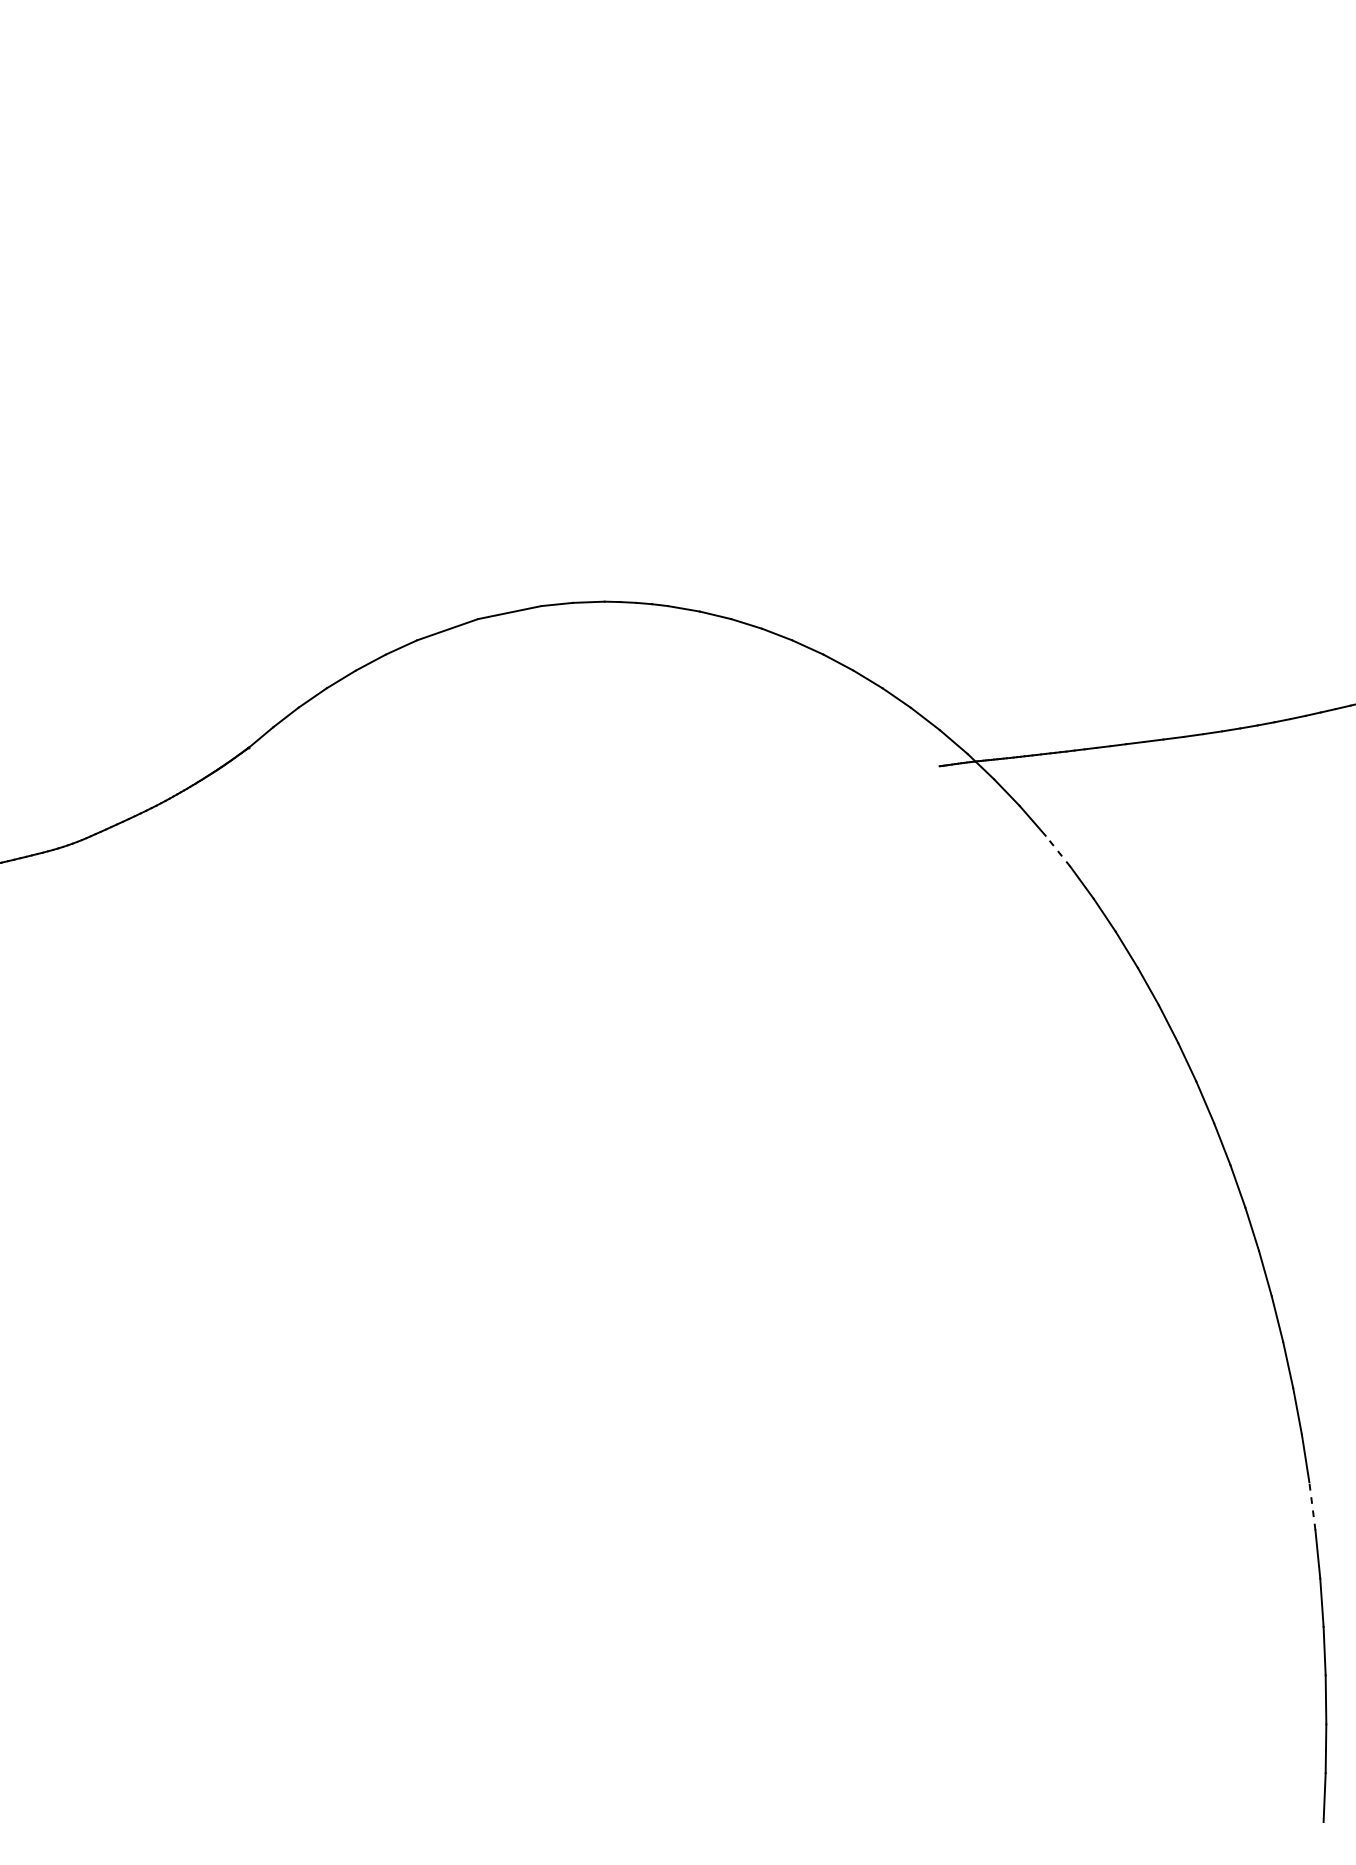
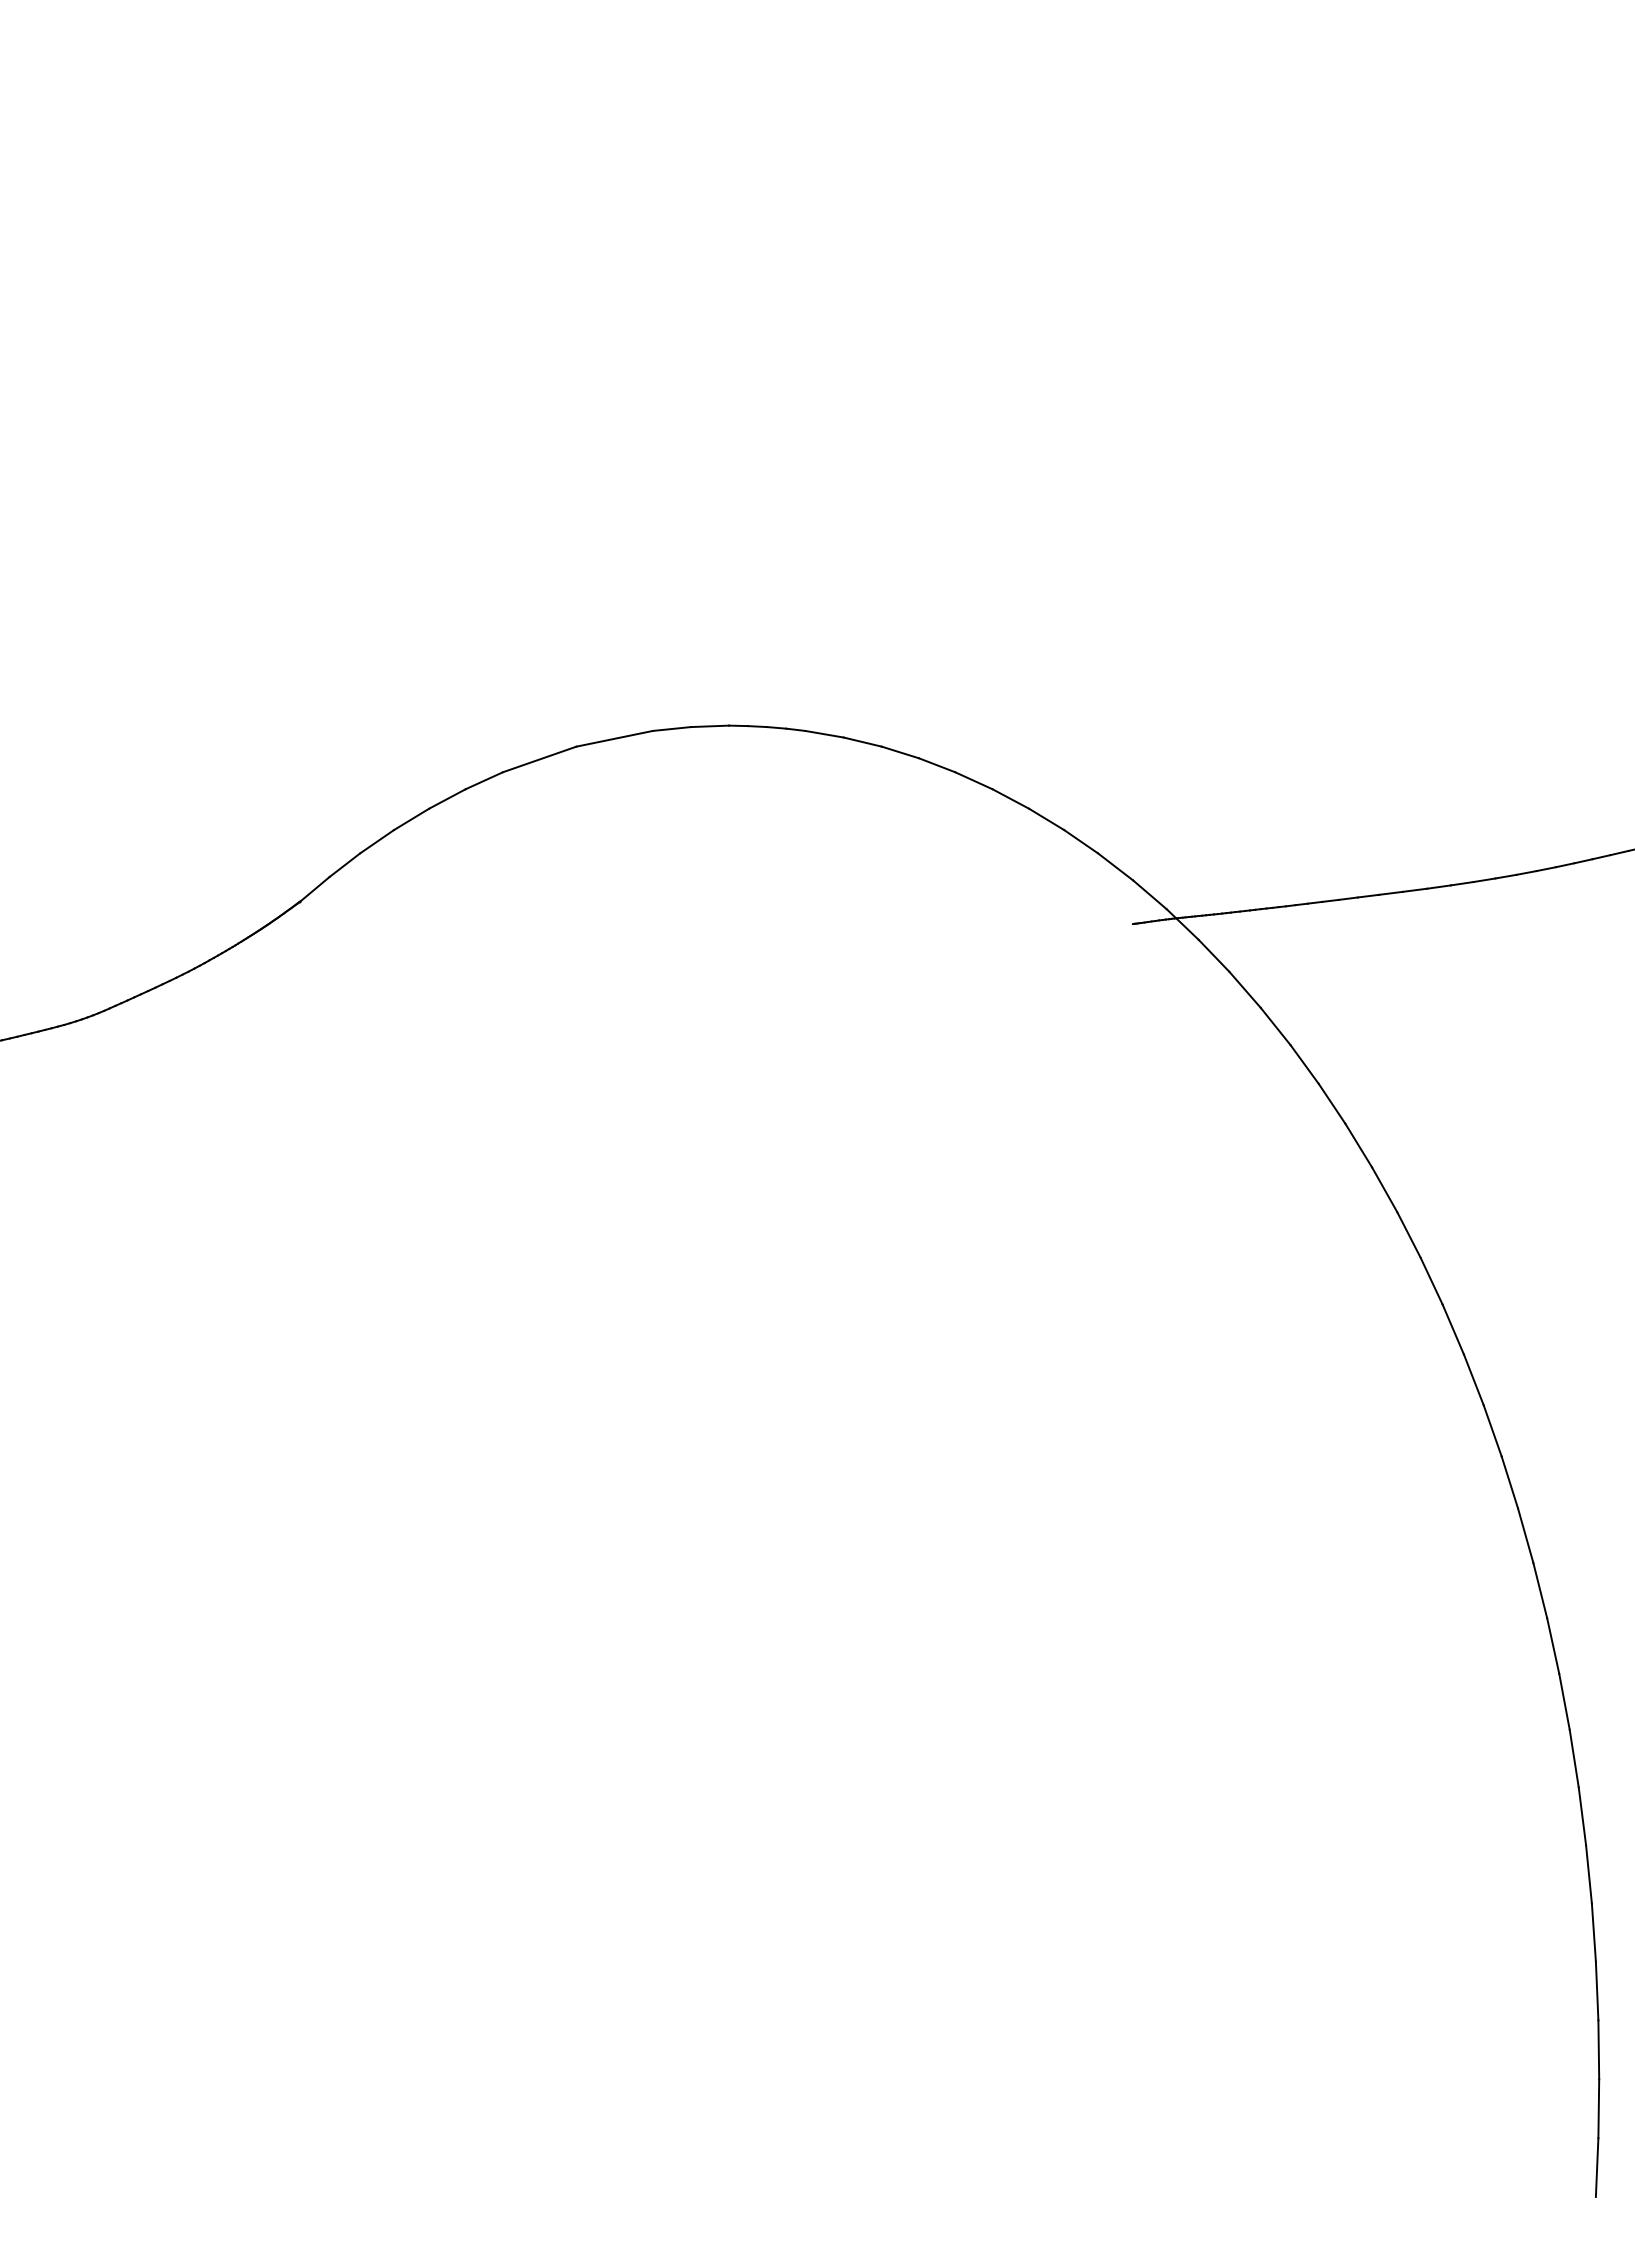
line: (1057, 851) -> (1275, 1026), dashed -> solid
line: (1312, 1505) -> (1582, 1815), dashed -> solid

